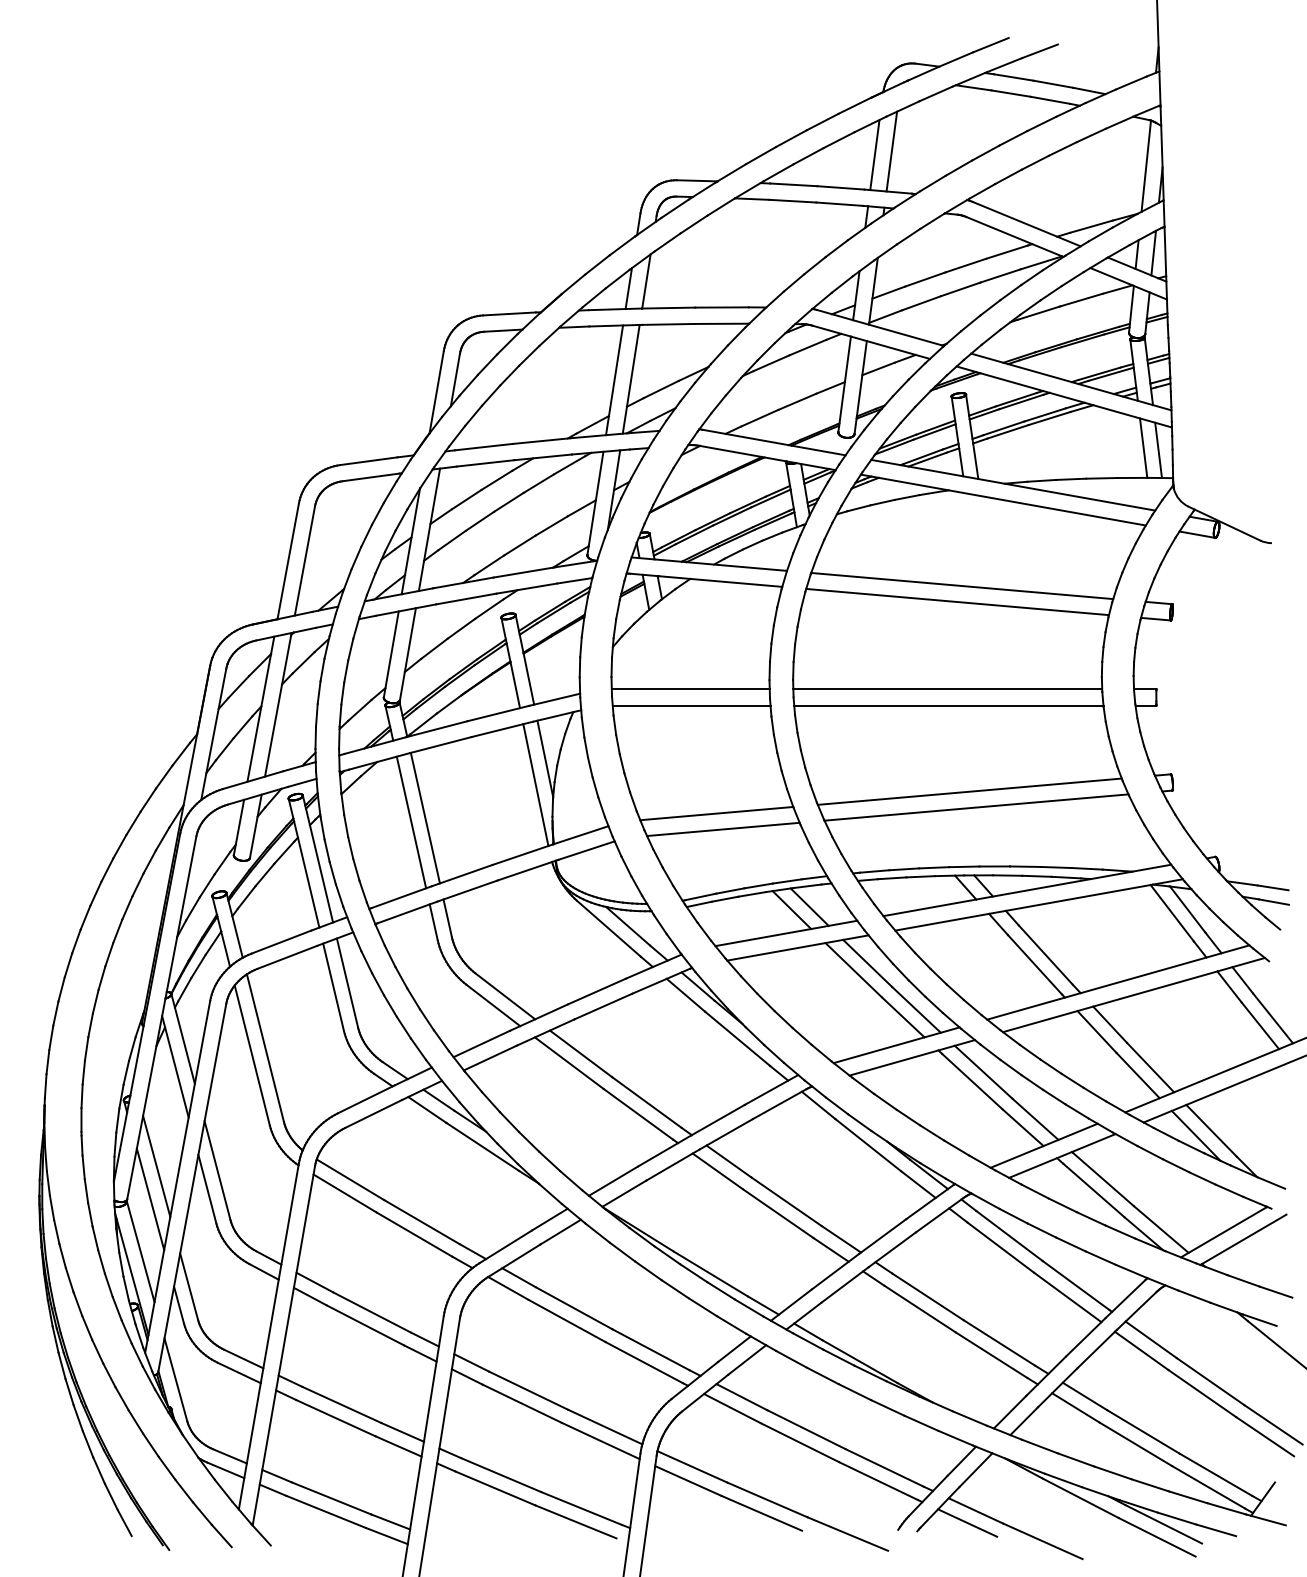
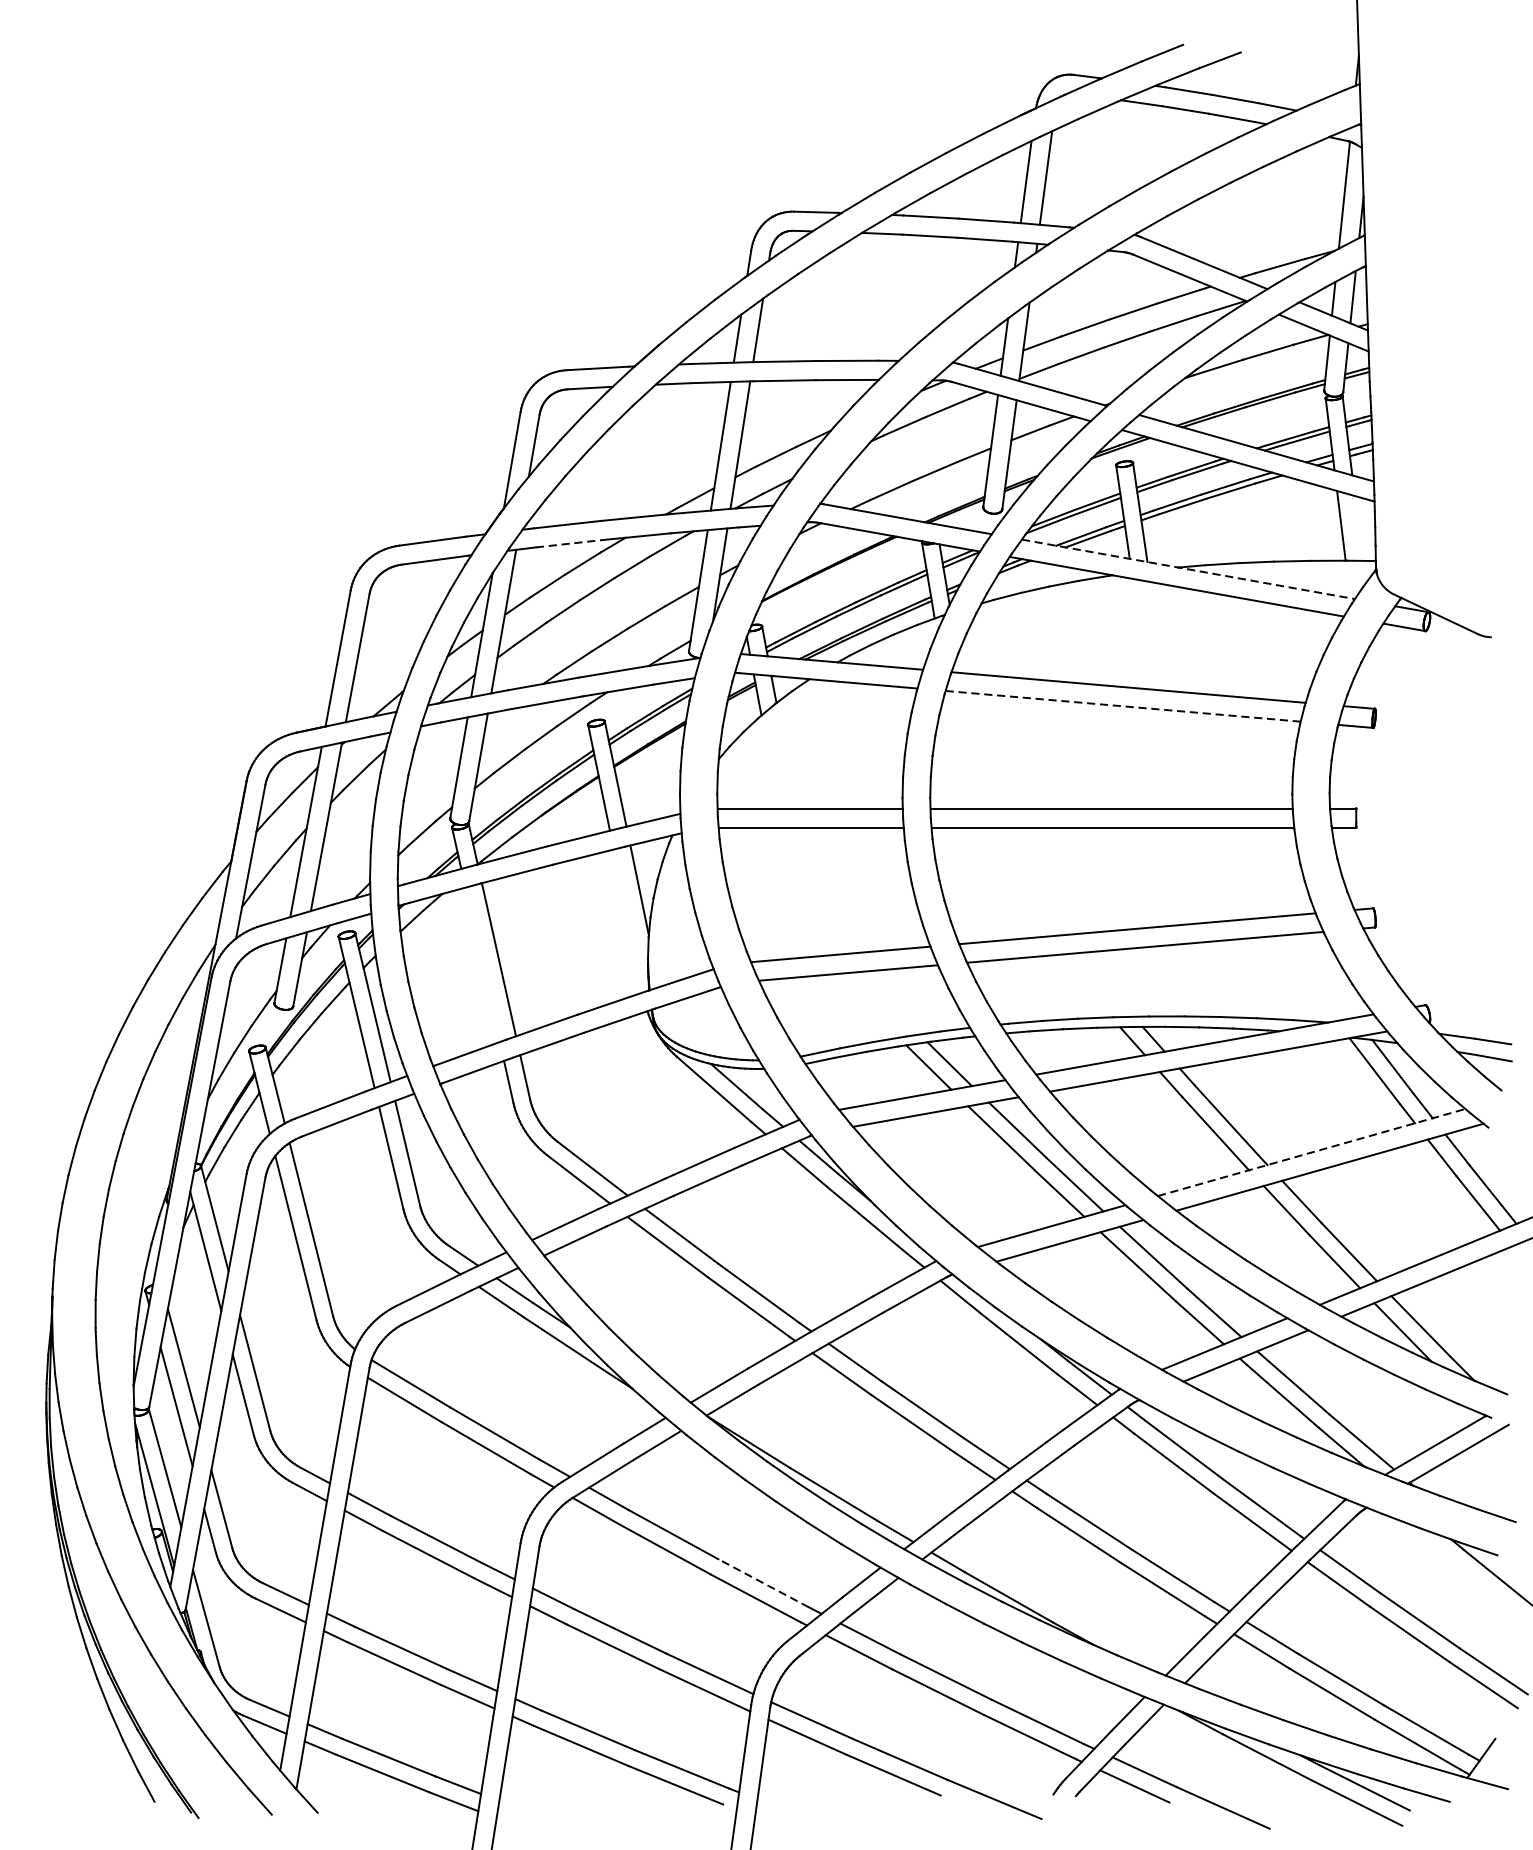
line: (1158, 450) -> (1358, 528), removed
line: (485, 463) -> (569, 543), solid -> dashed
line: (1013, 485) -> (1188, 569), solid -> dashed
line: (957, 602) -> (1123, 706), solid -> dashed
line: (535, 784) -> (628, 920), removed
line: (411, 822) -> (482, 964), removed
line: (1118, 982) -> (1311, 1152), solid -> dashed
line: (651, 1349) -> (764, 1582), solid -> dashed

